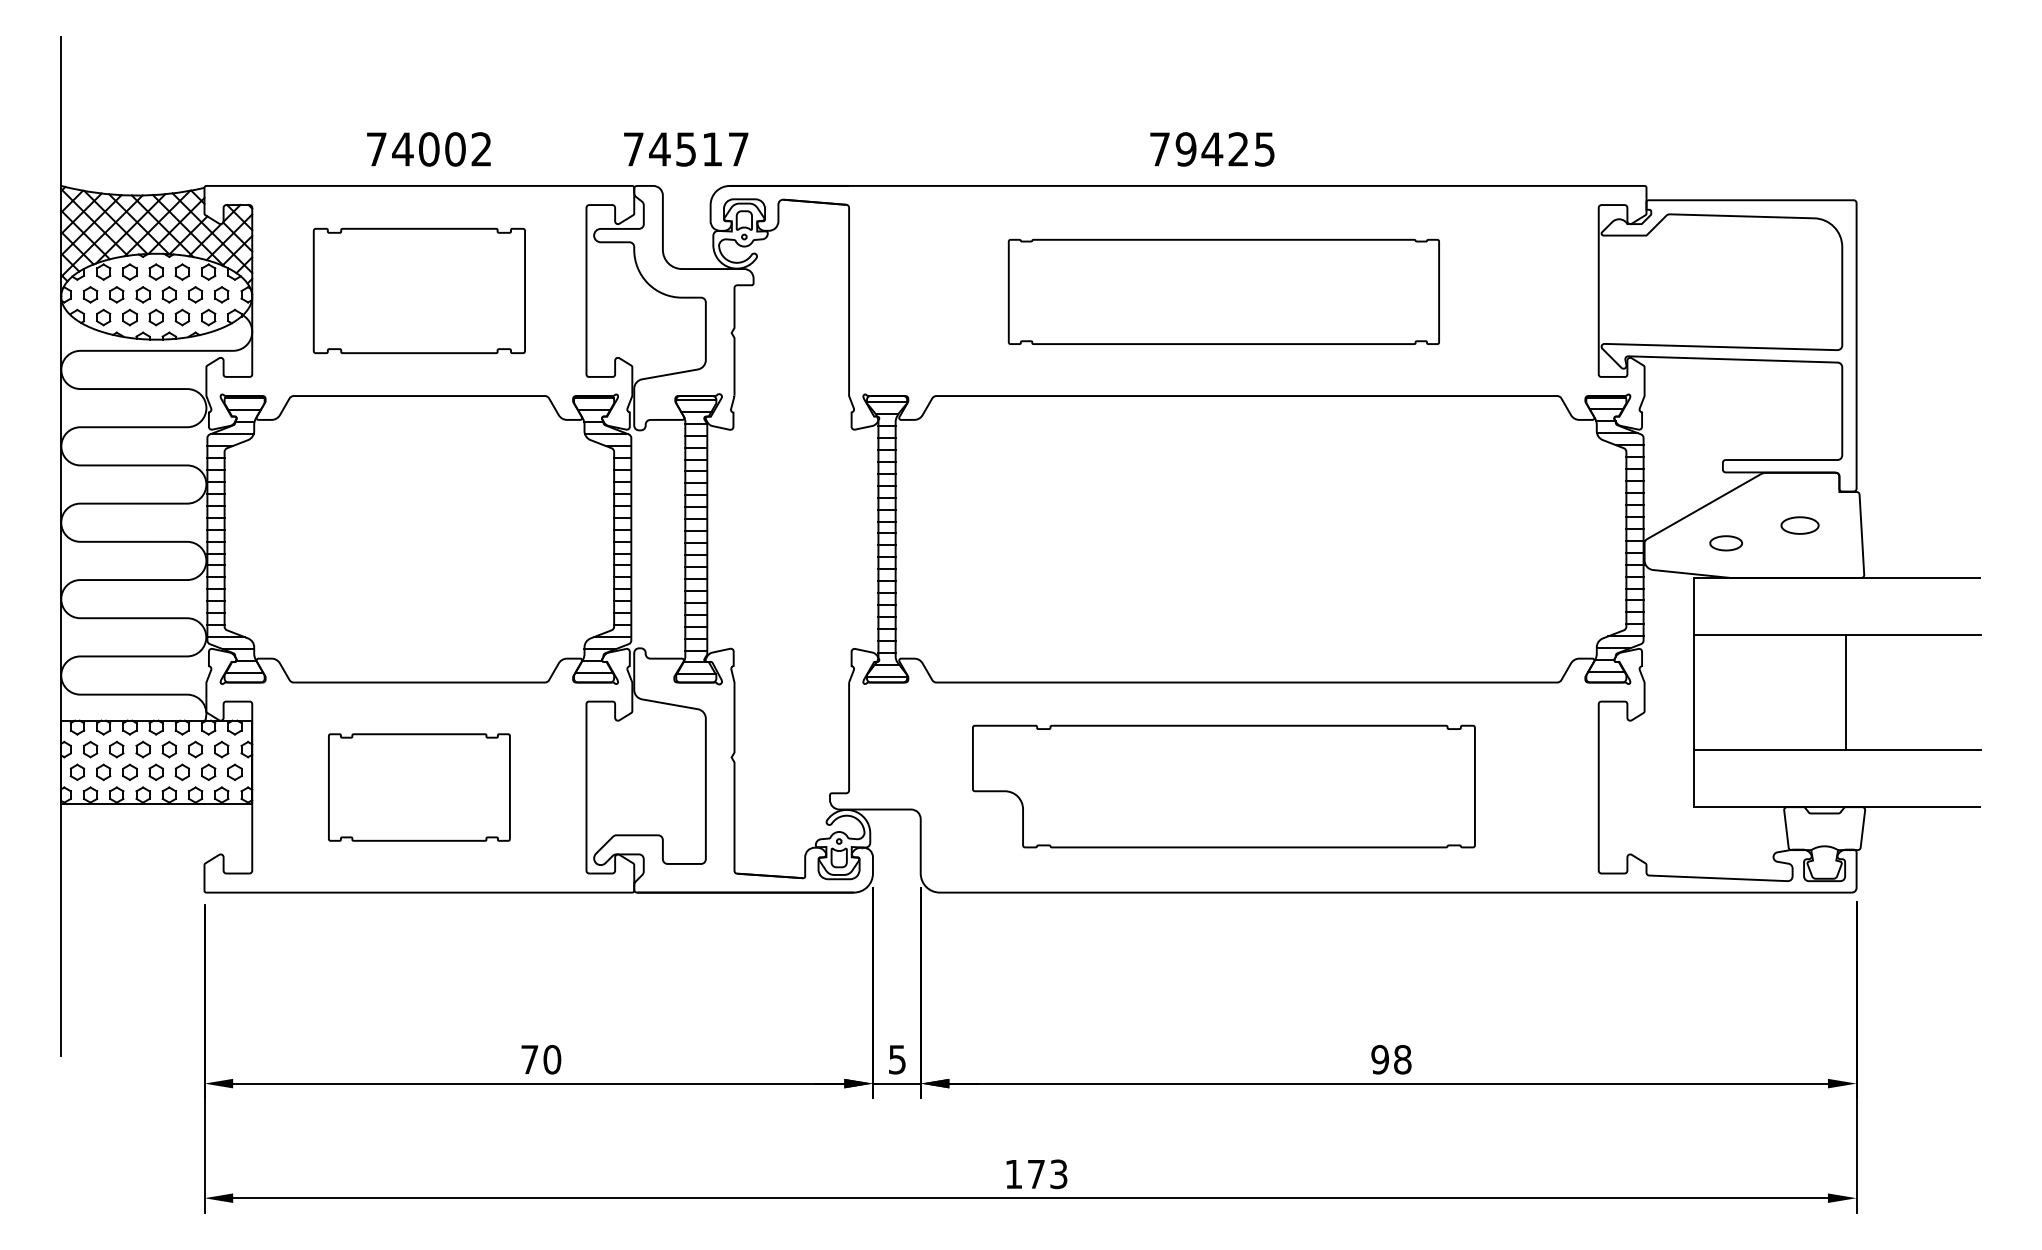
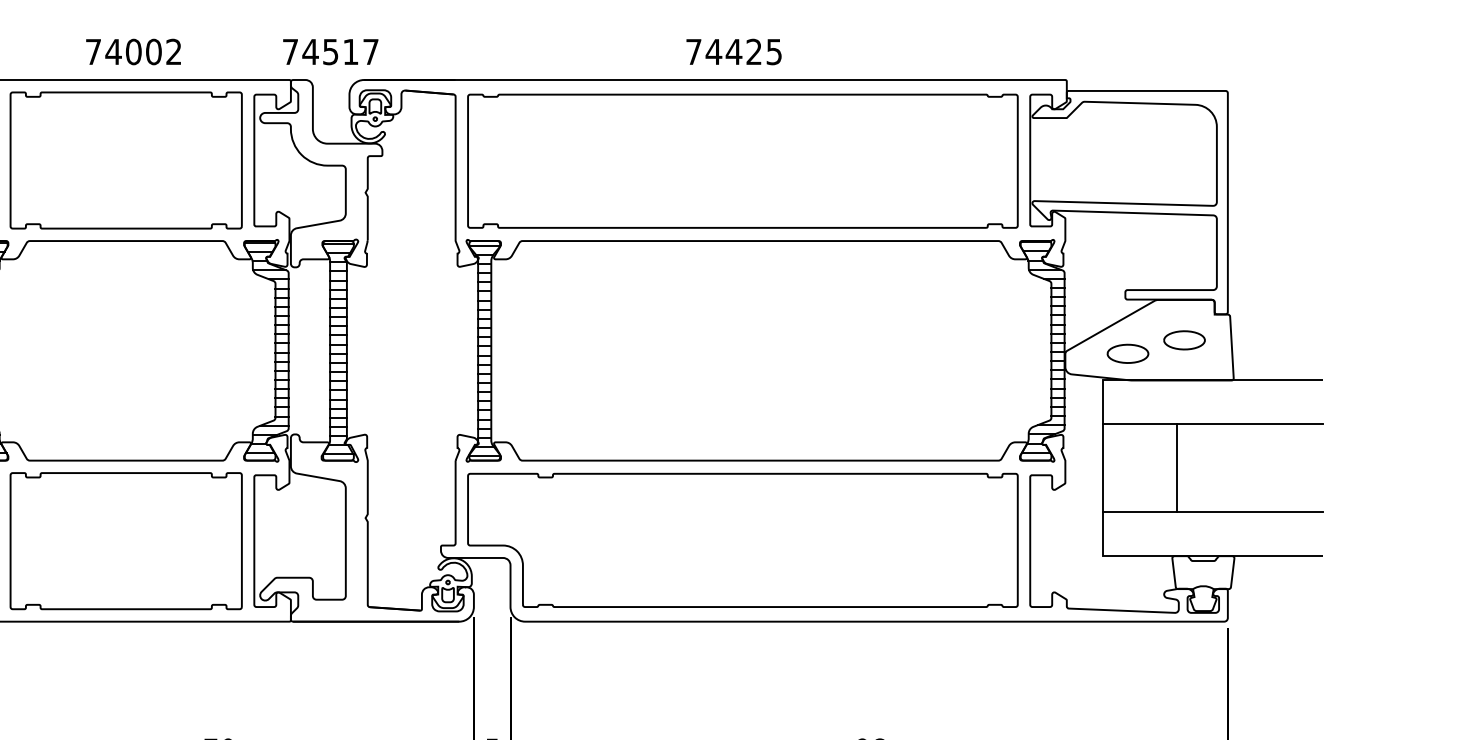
text: (1185, 149) -> (713, 52), 79425 -> 74425
part: (419, 290) -> (126, 160), size x1.43
part: (1223, 291) -> (742, 160), size x1.67
part: (1799, 525) -> (1184, 340), size x1.43
part: (1725, 543) -> (1127, 354), size x1.67
line: (1845, 692) -> (1176, 468), moved
part: (1223, 786) -> (742, 540), size x1.43
part: (419, 787) -> (126, 541), size x1.67

